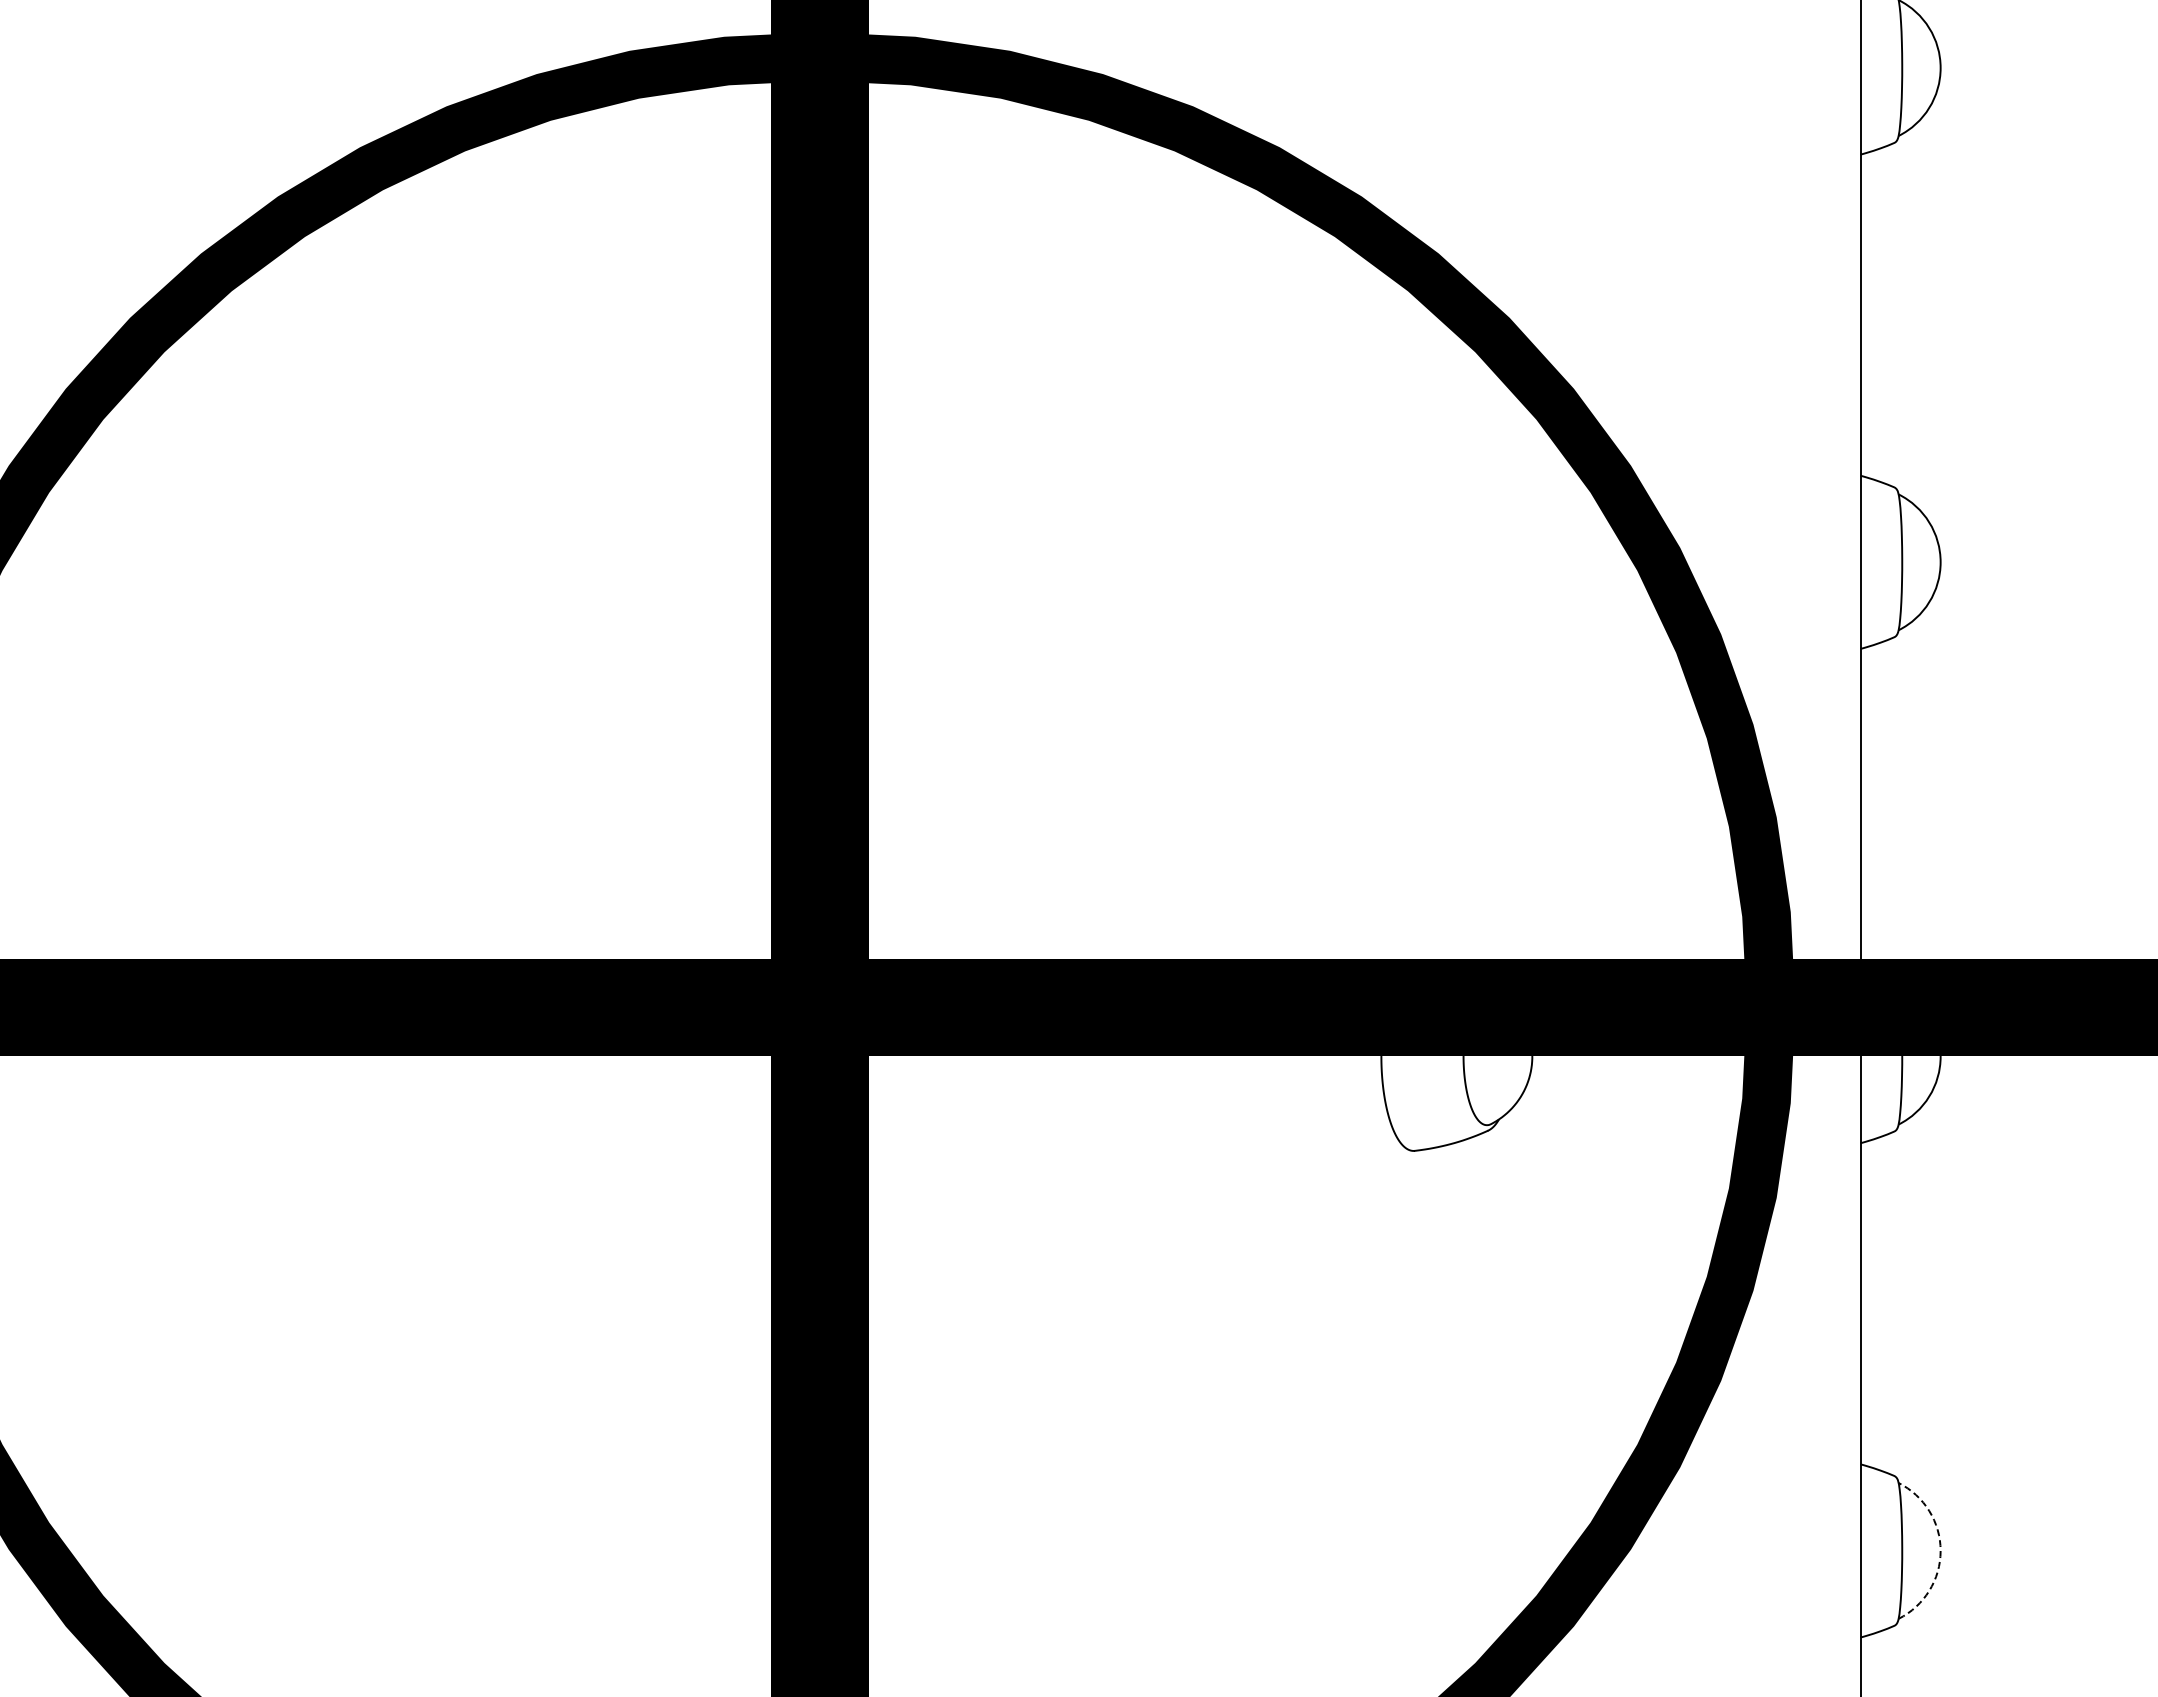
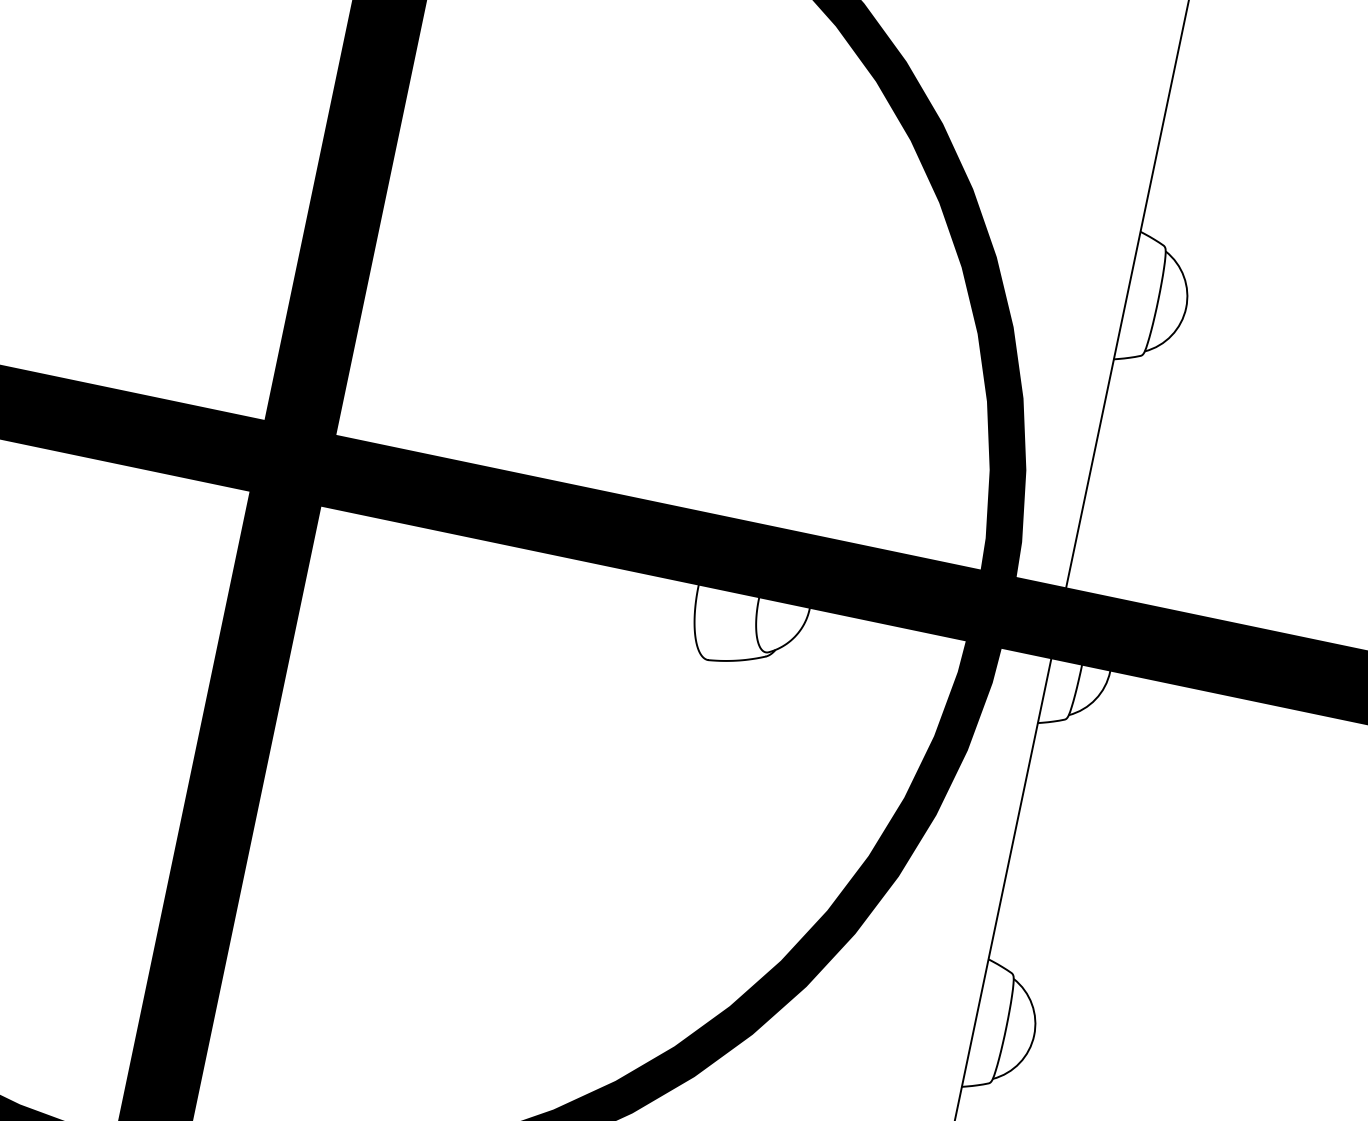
arc: (1940, 1550) -> (1034, 1035), dashed -> solid

